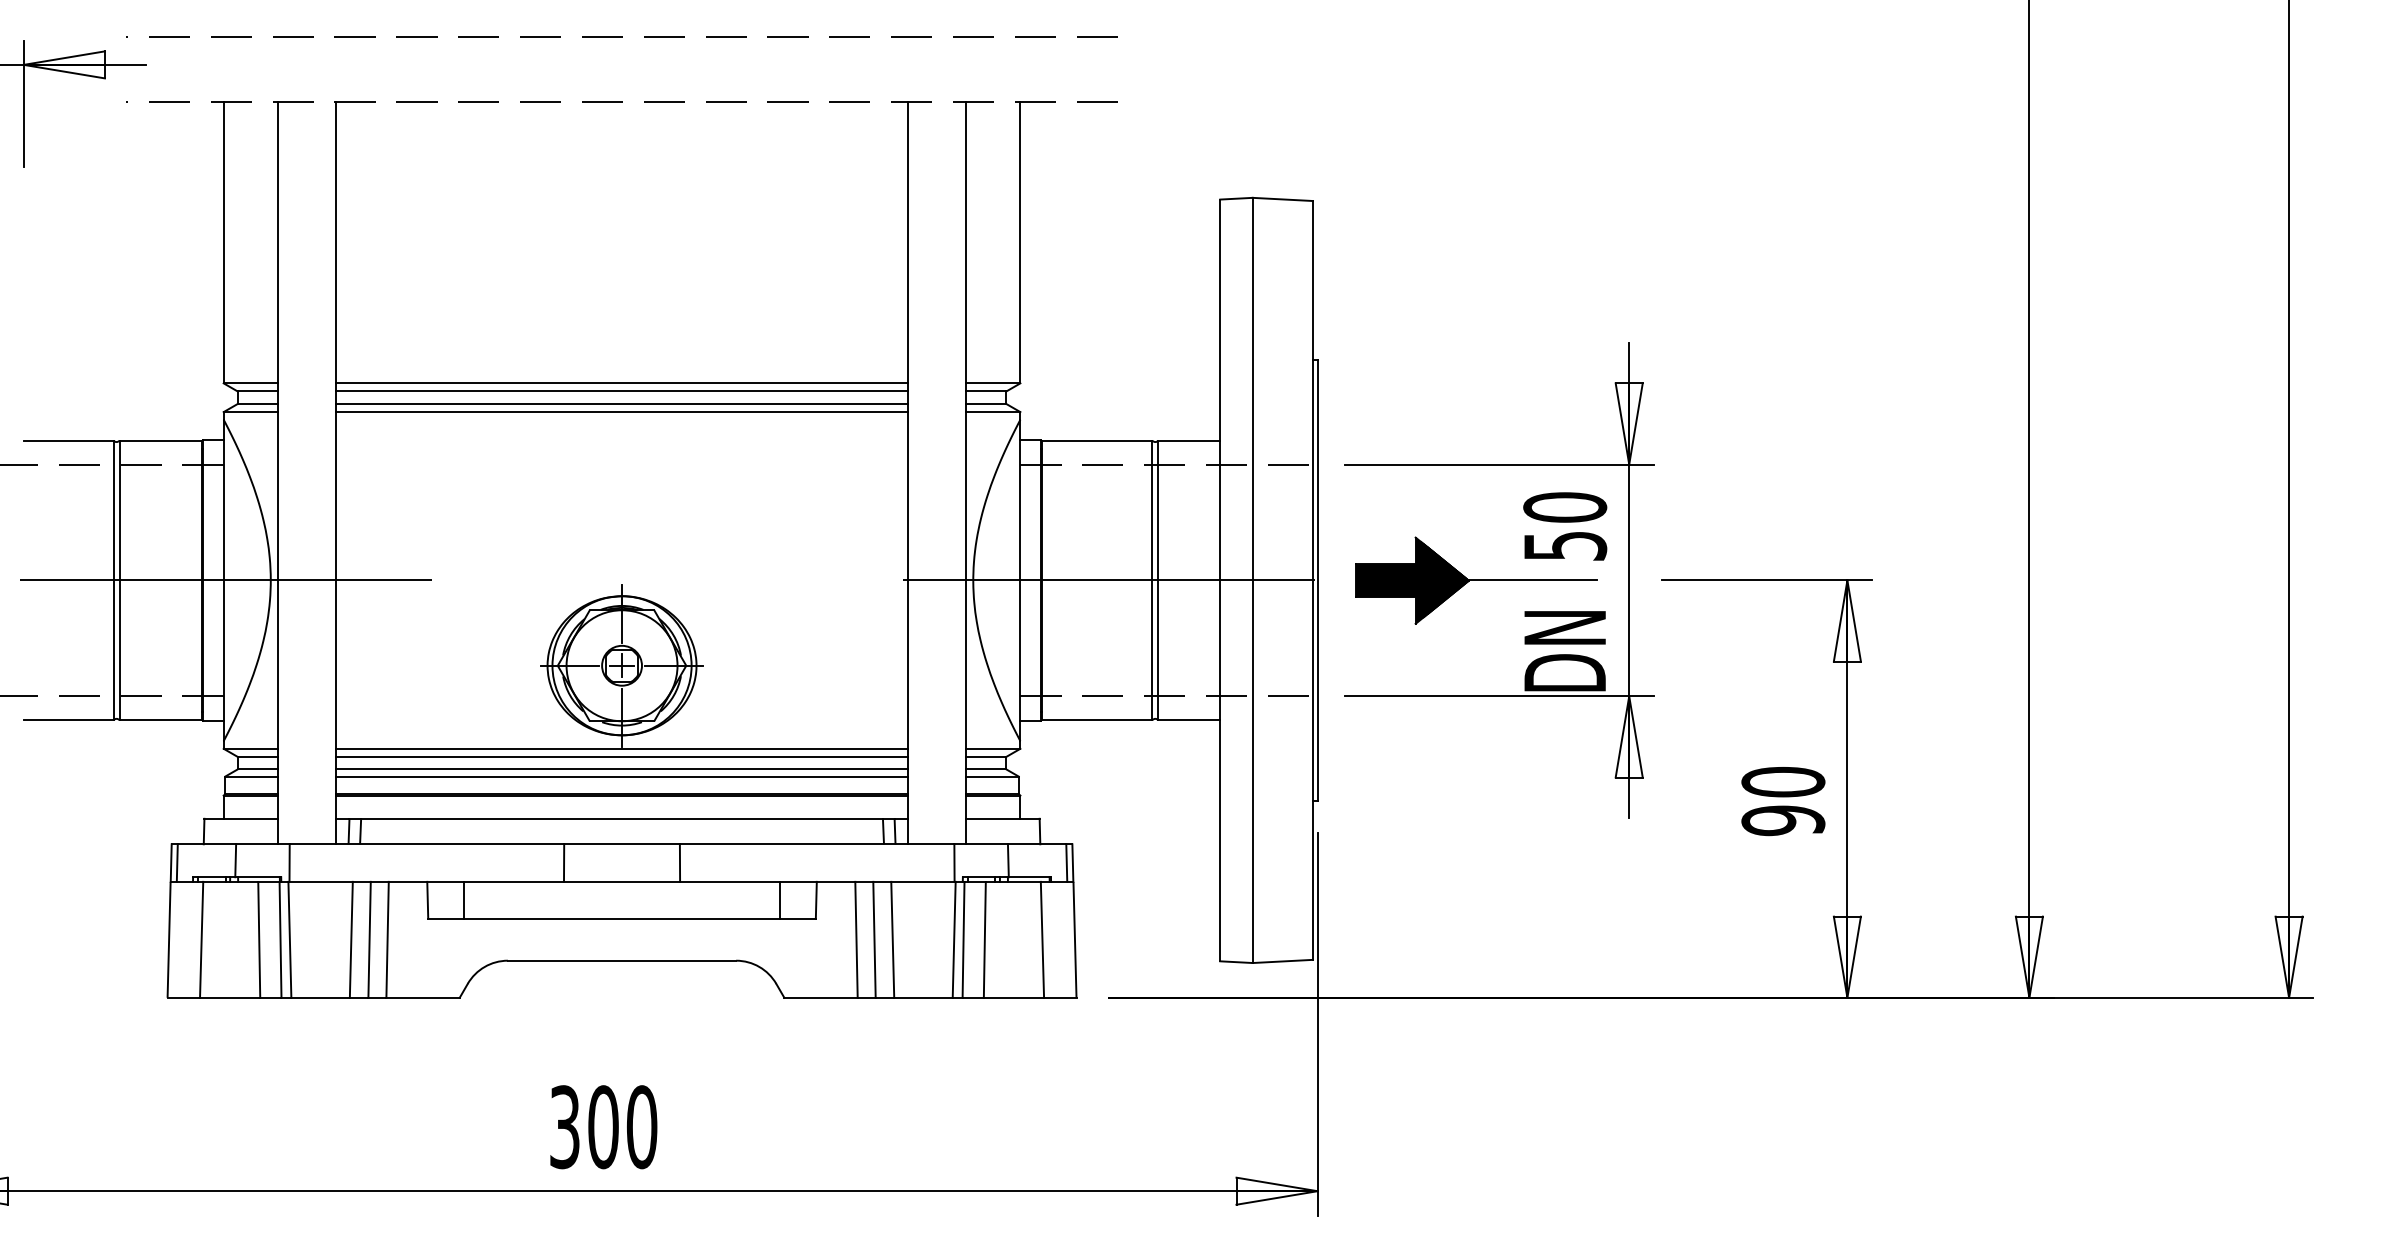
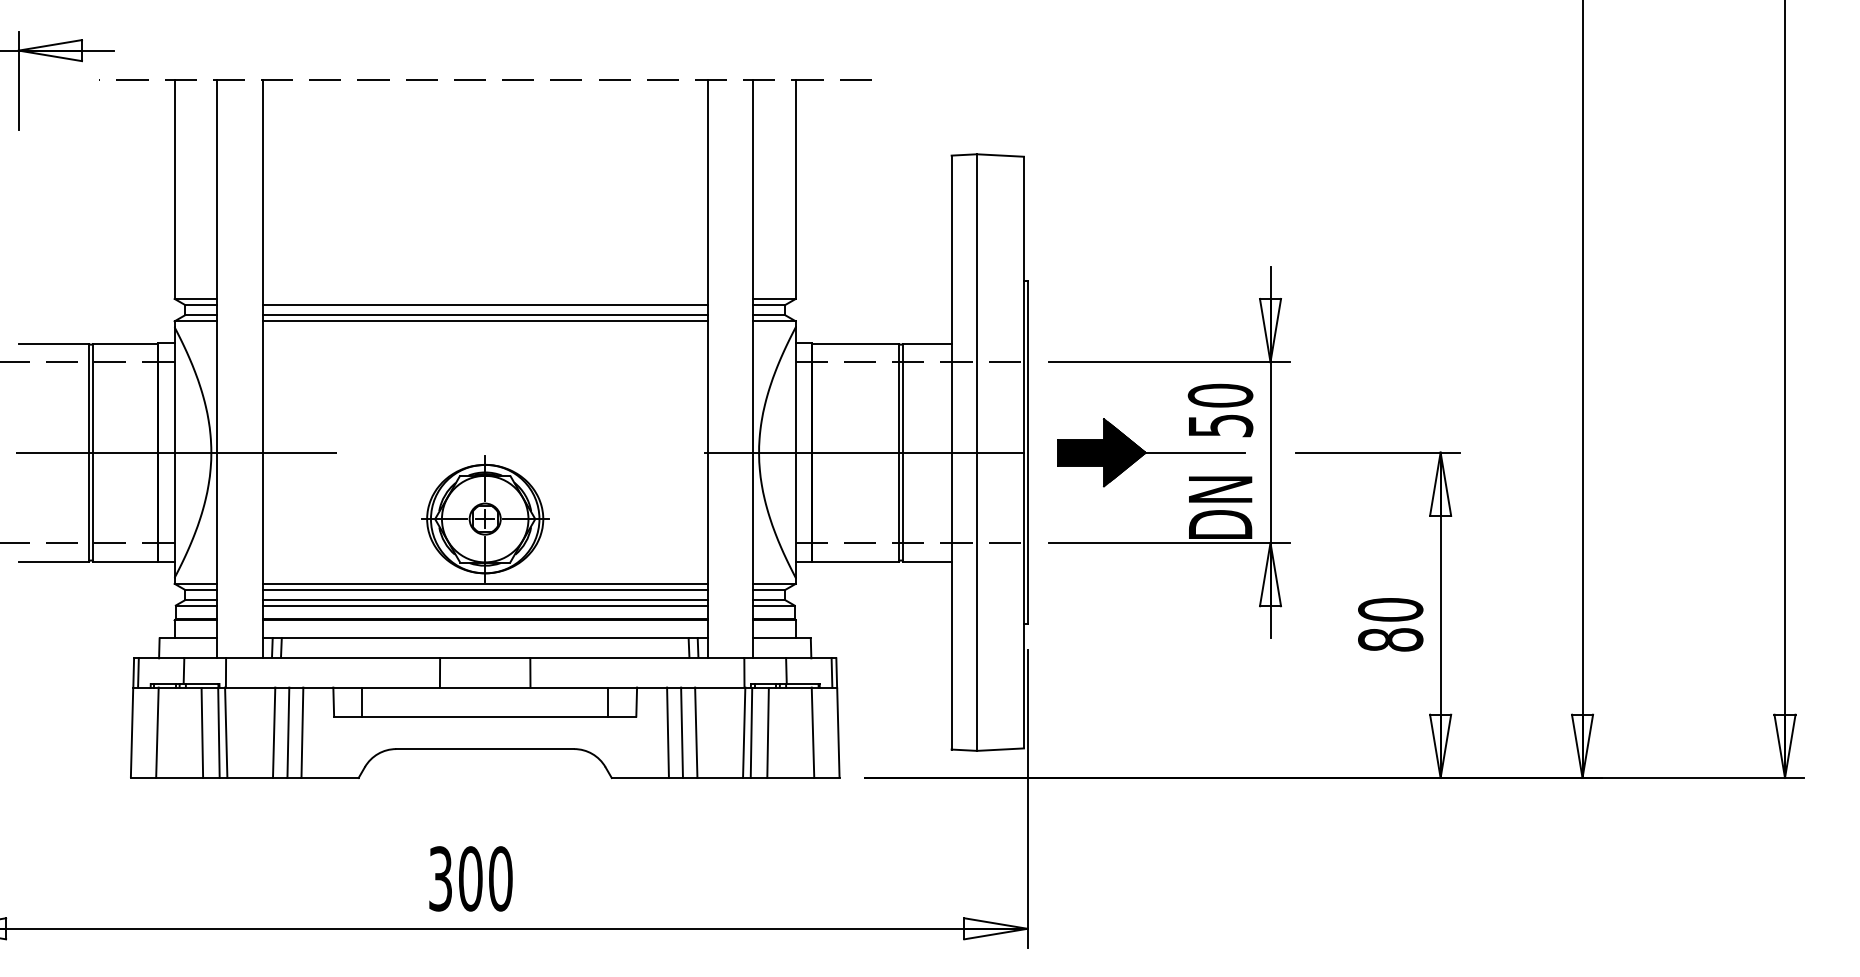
line: (621, 36) -> (484, 28), removed
line: (621, 383) -> (484, 299), removed
text: (1783, 820) -> (1390, 639), 90 -> 80

